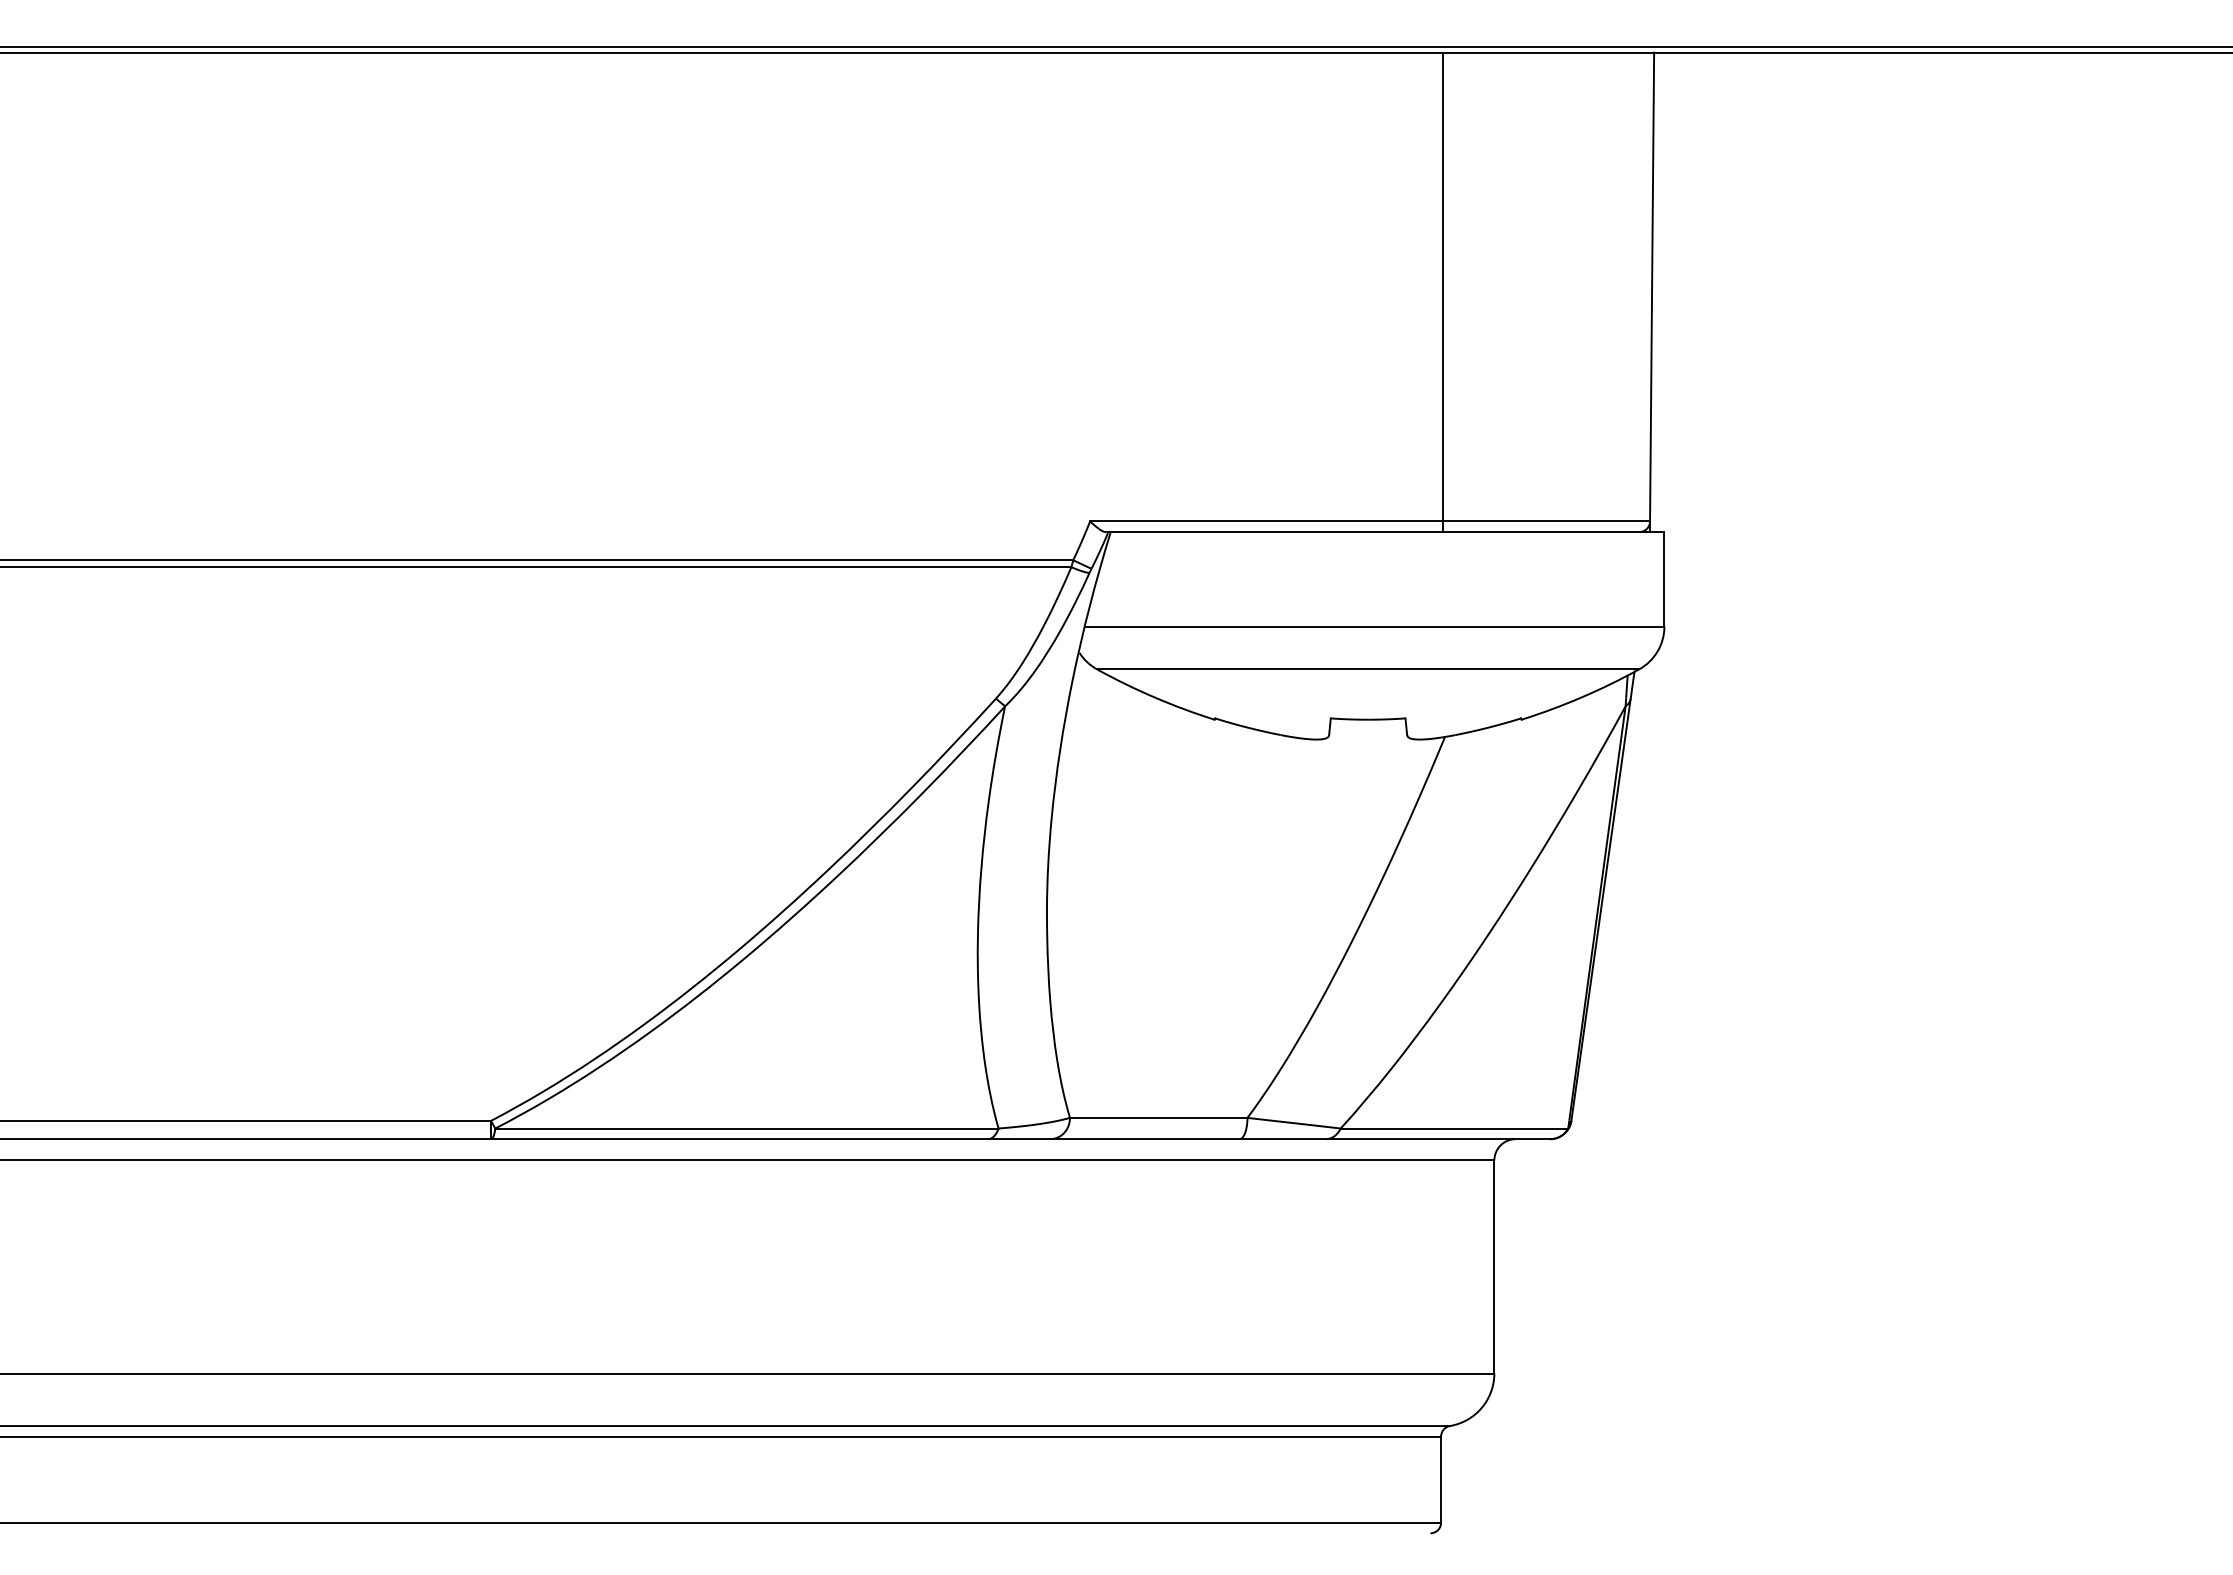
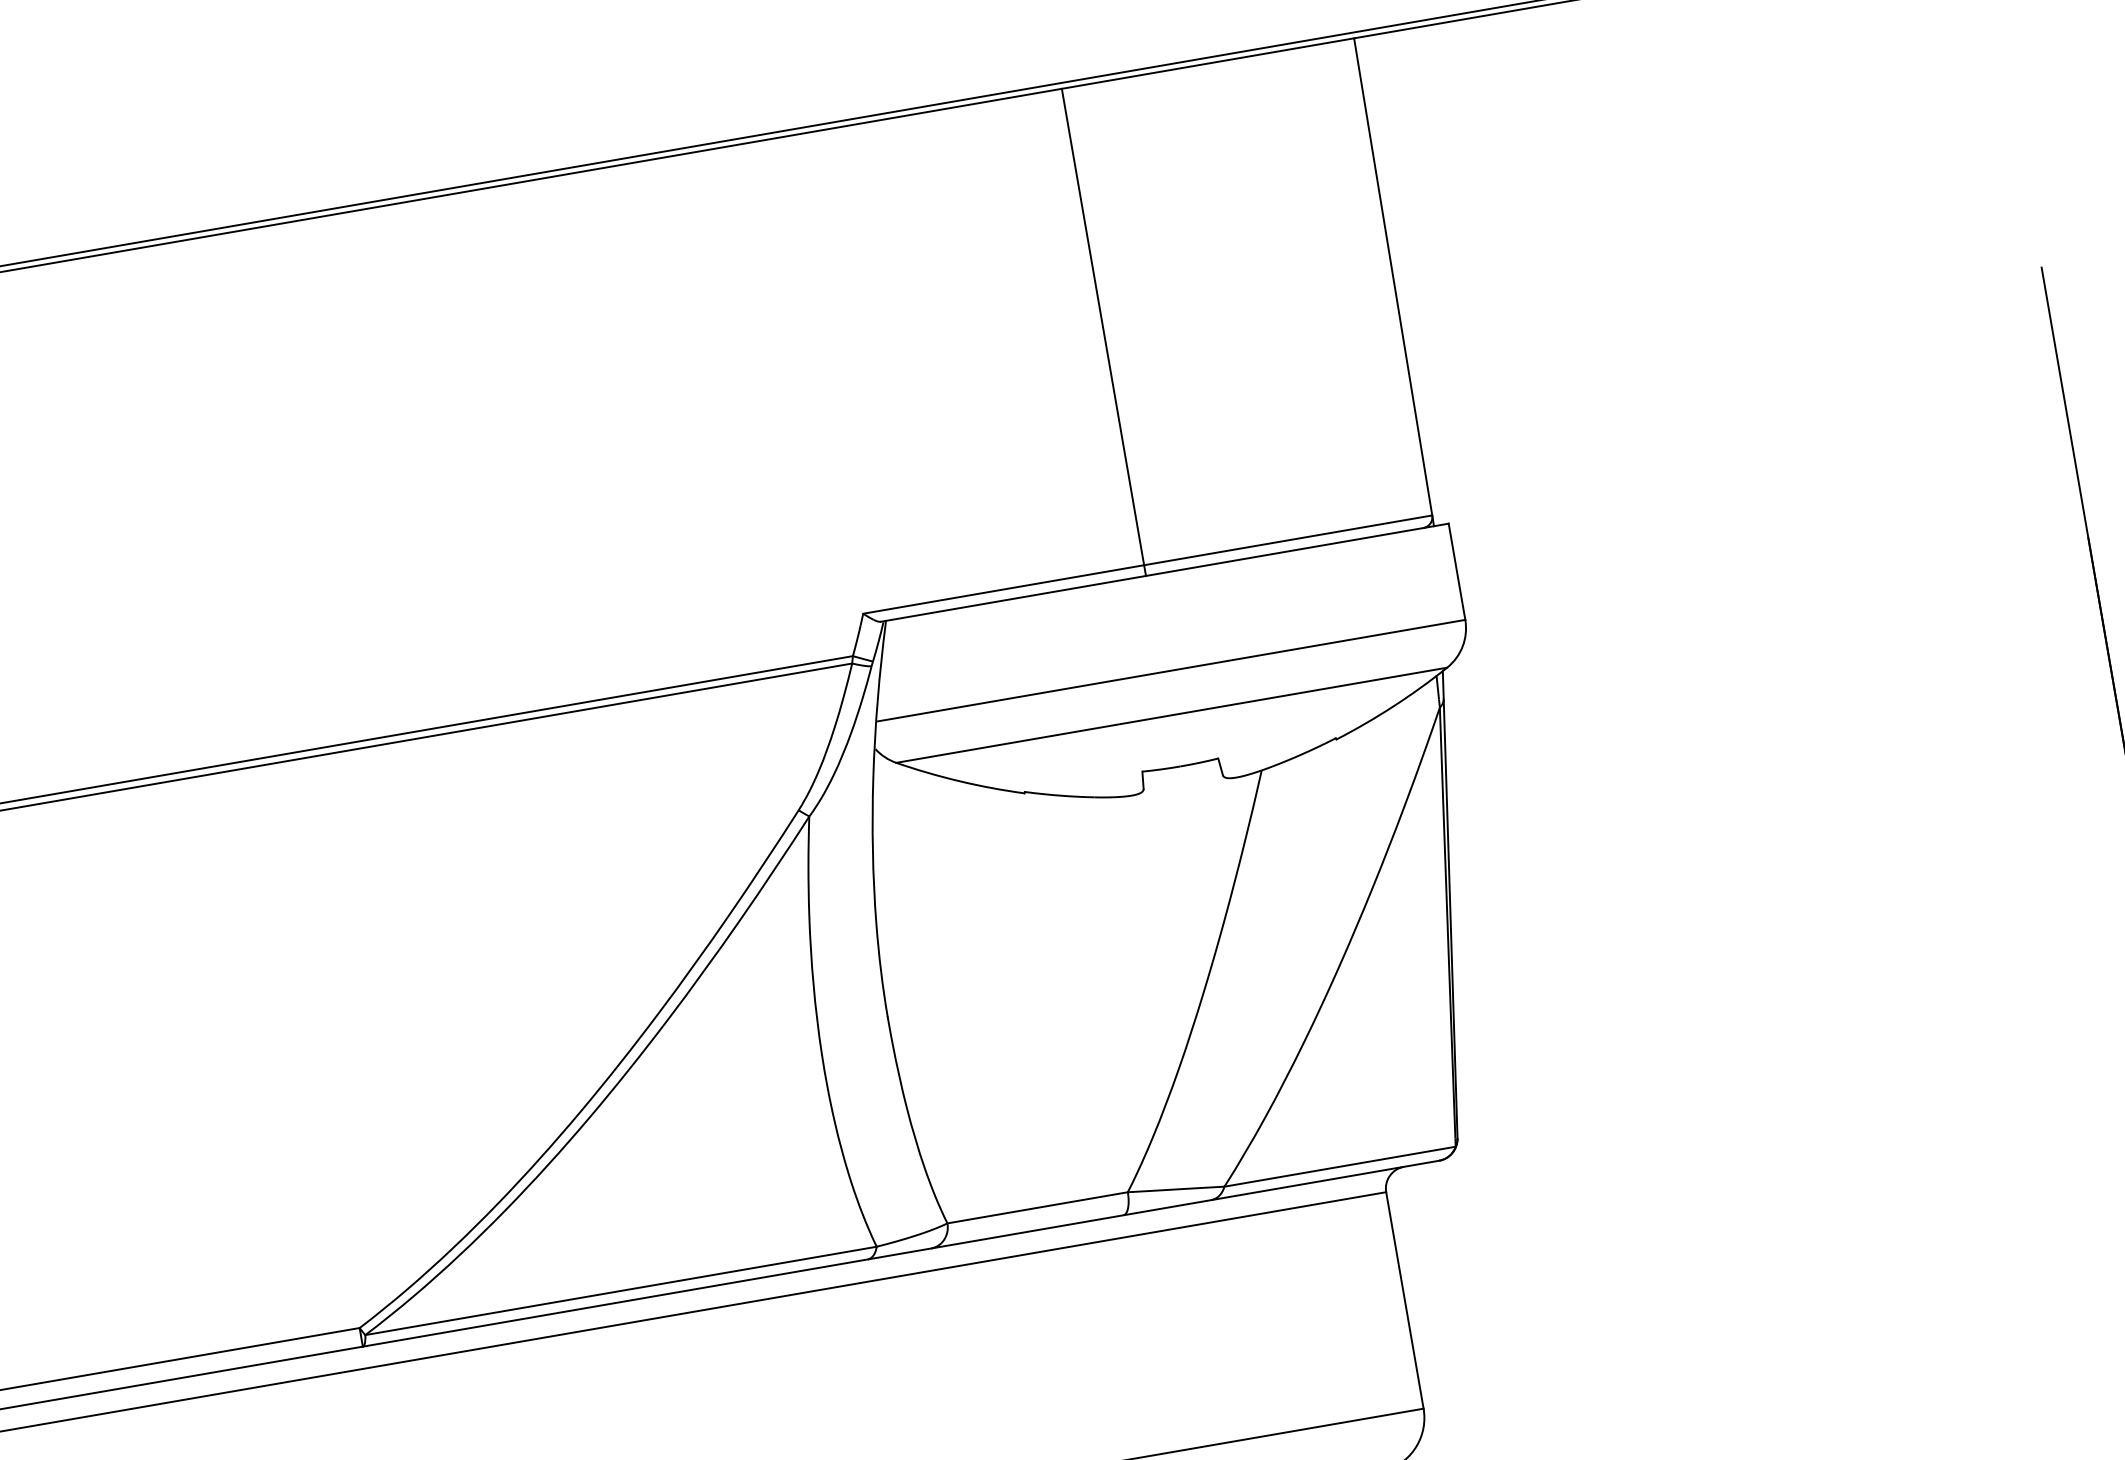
line: (1442, 292) -> (1103, 332), moved

